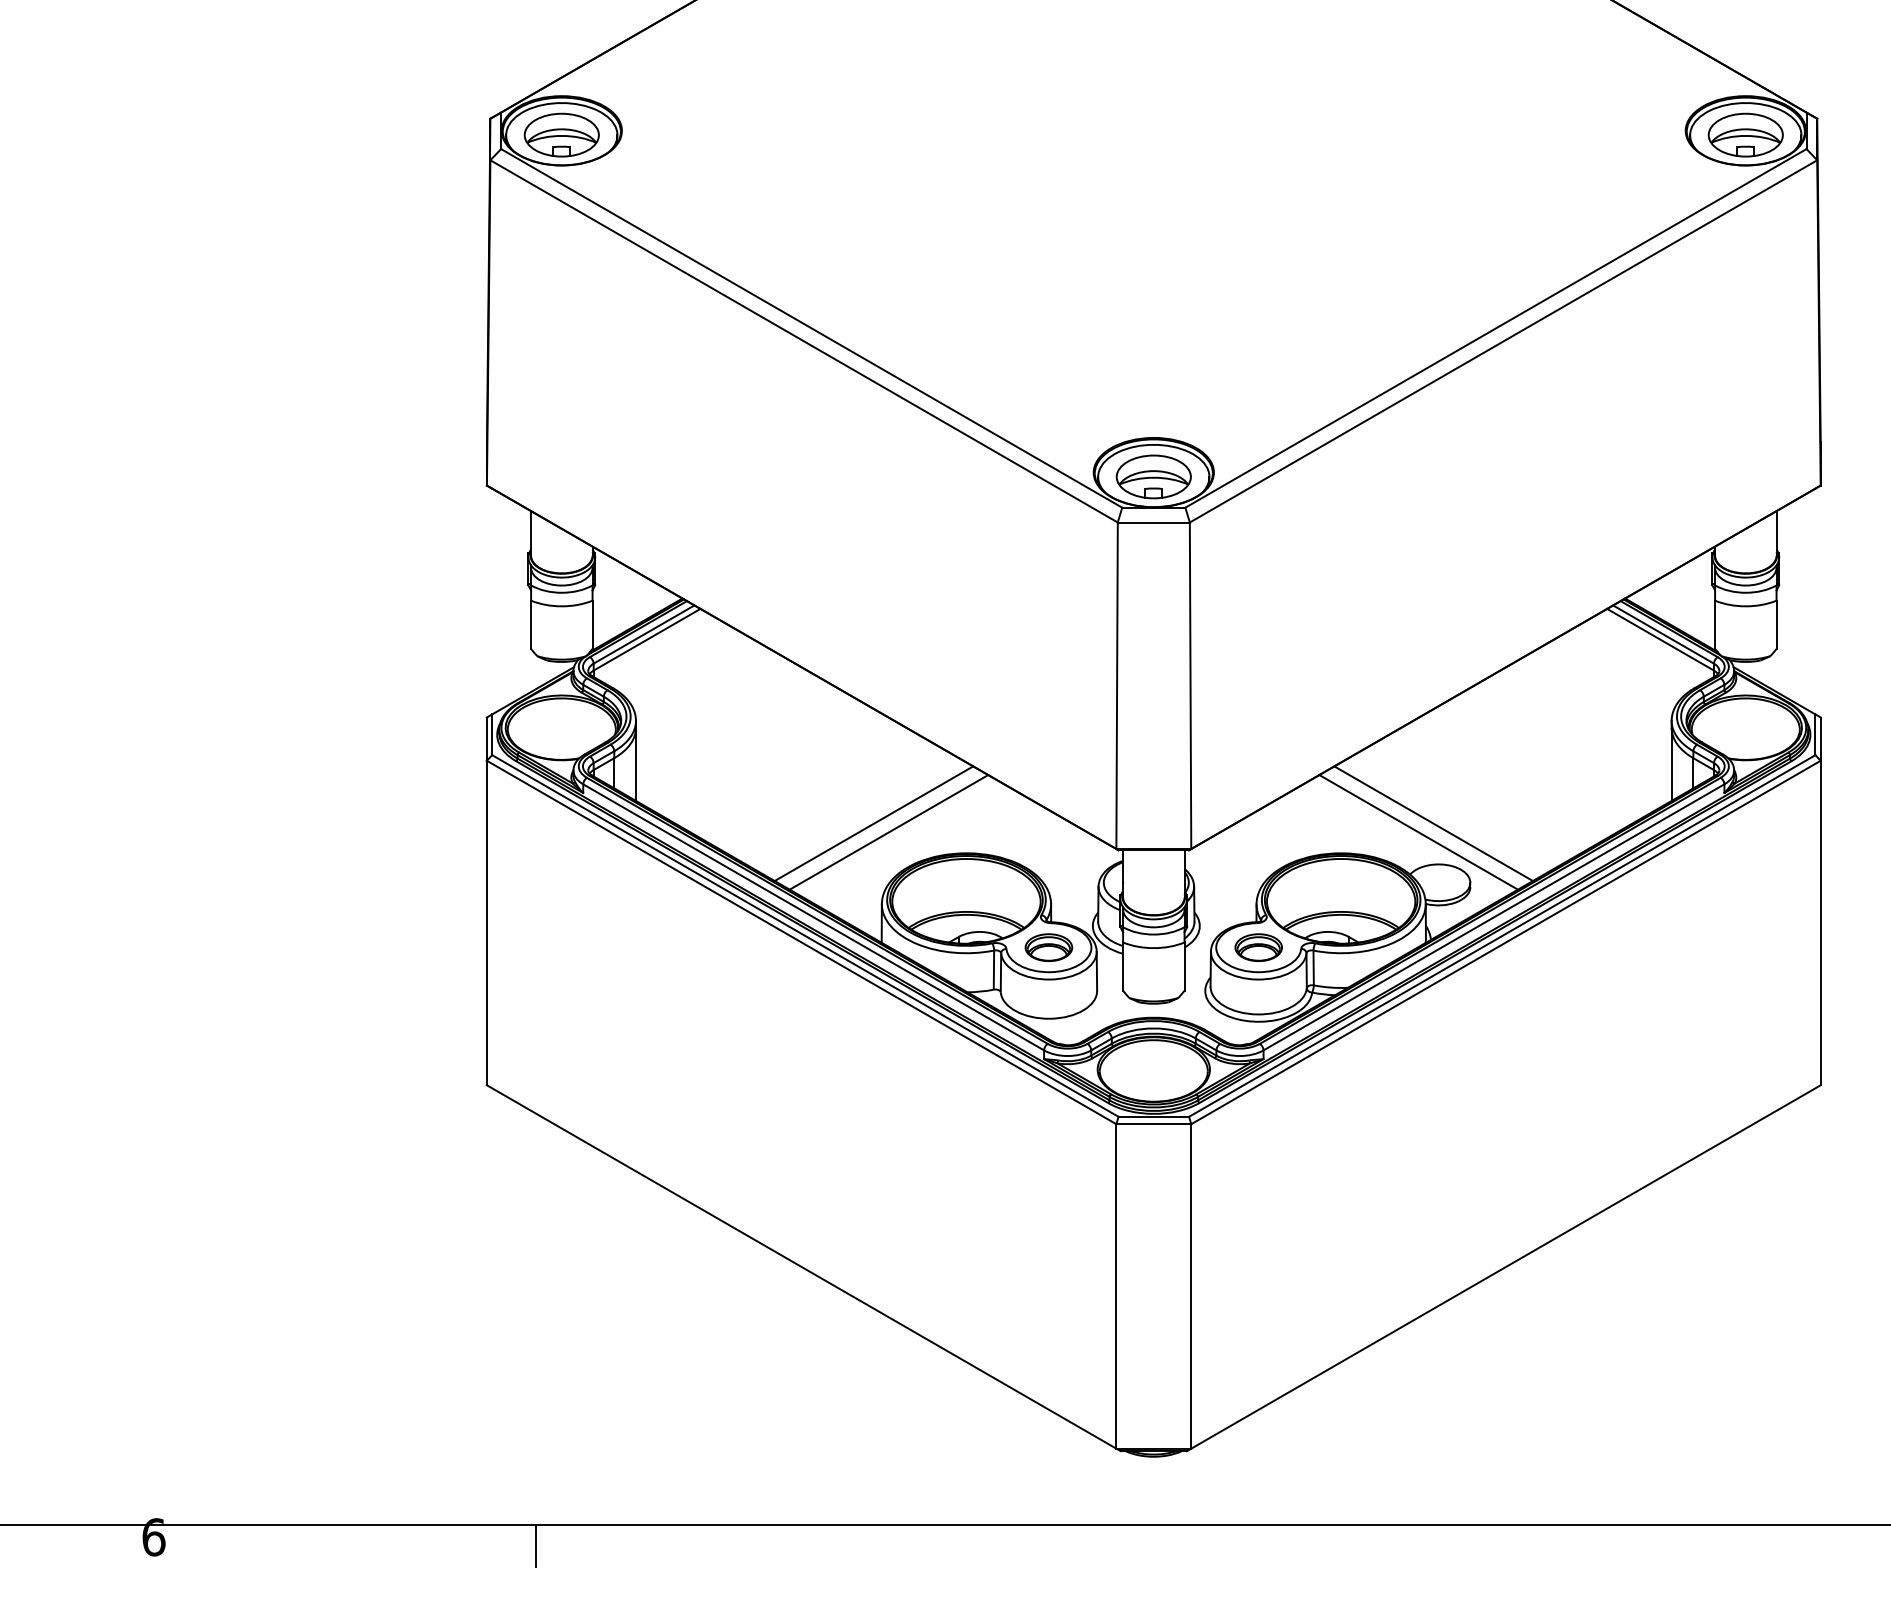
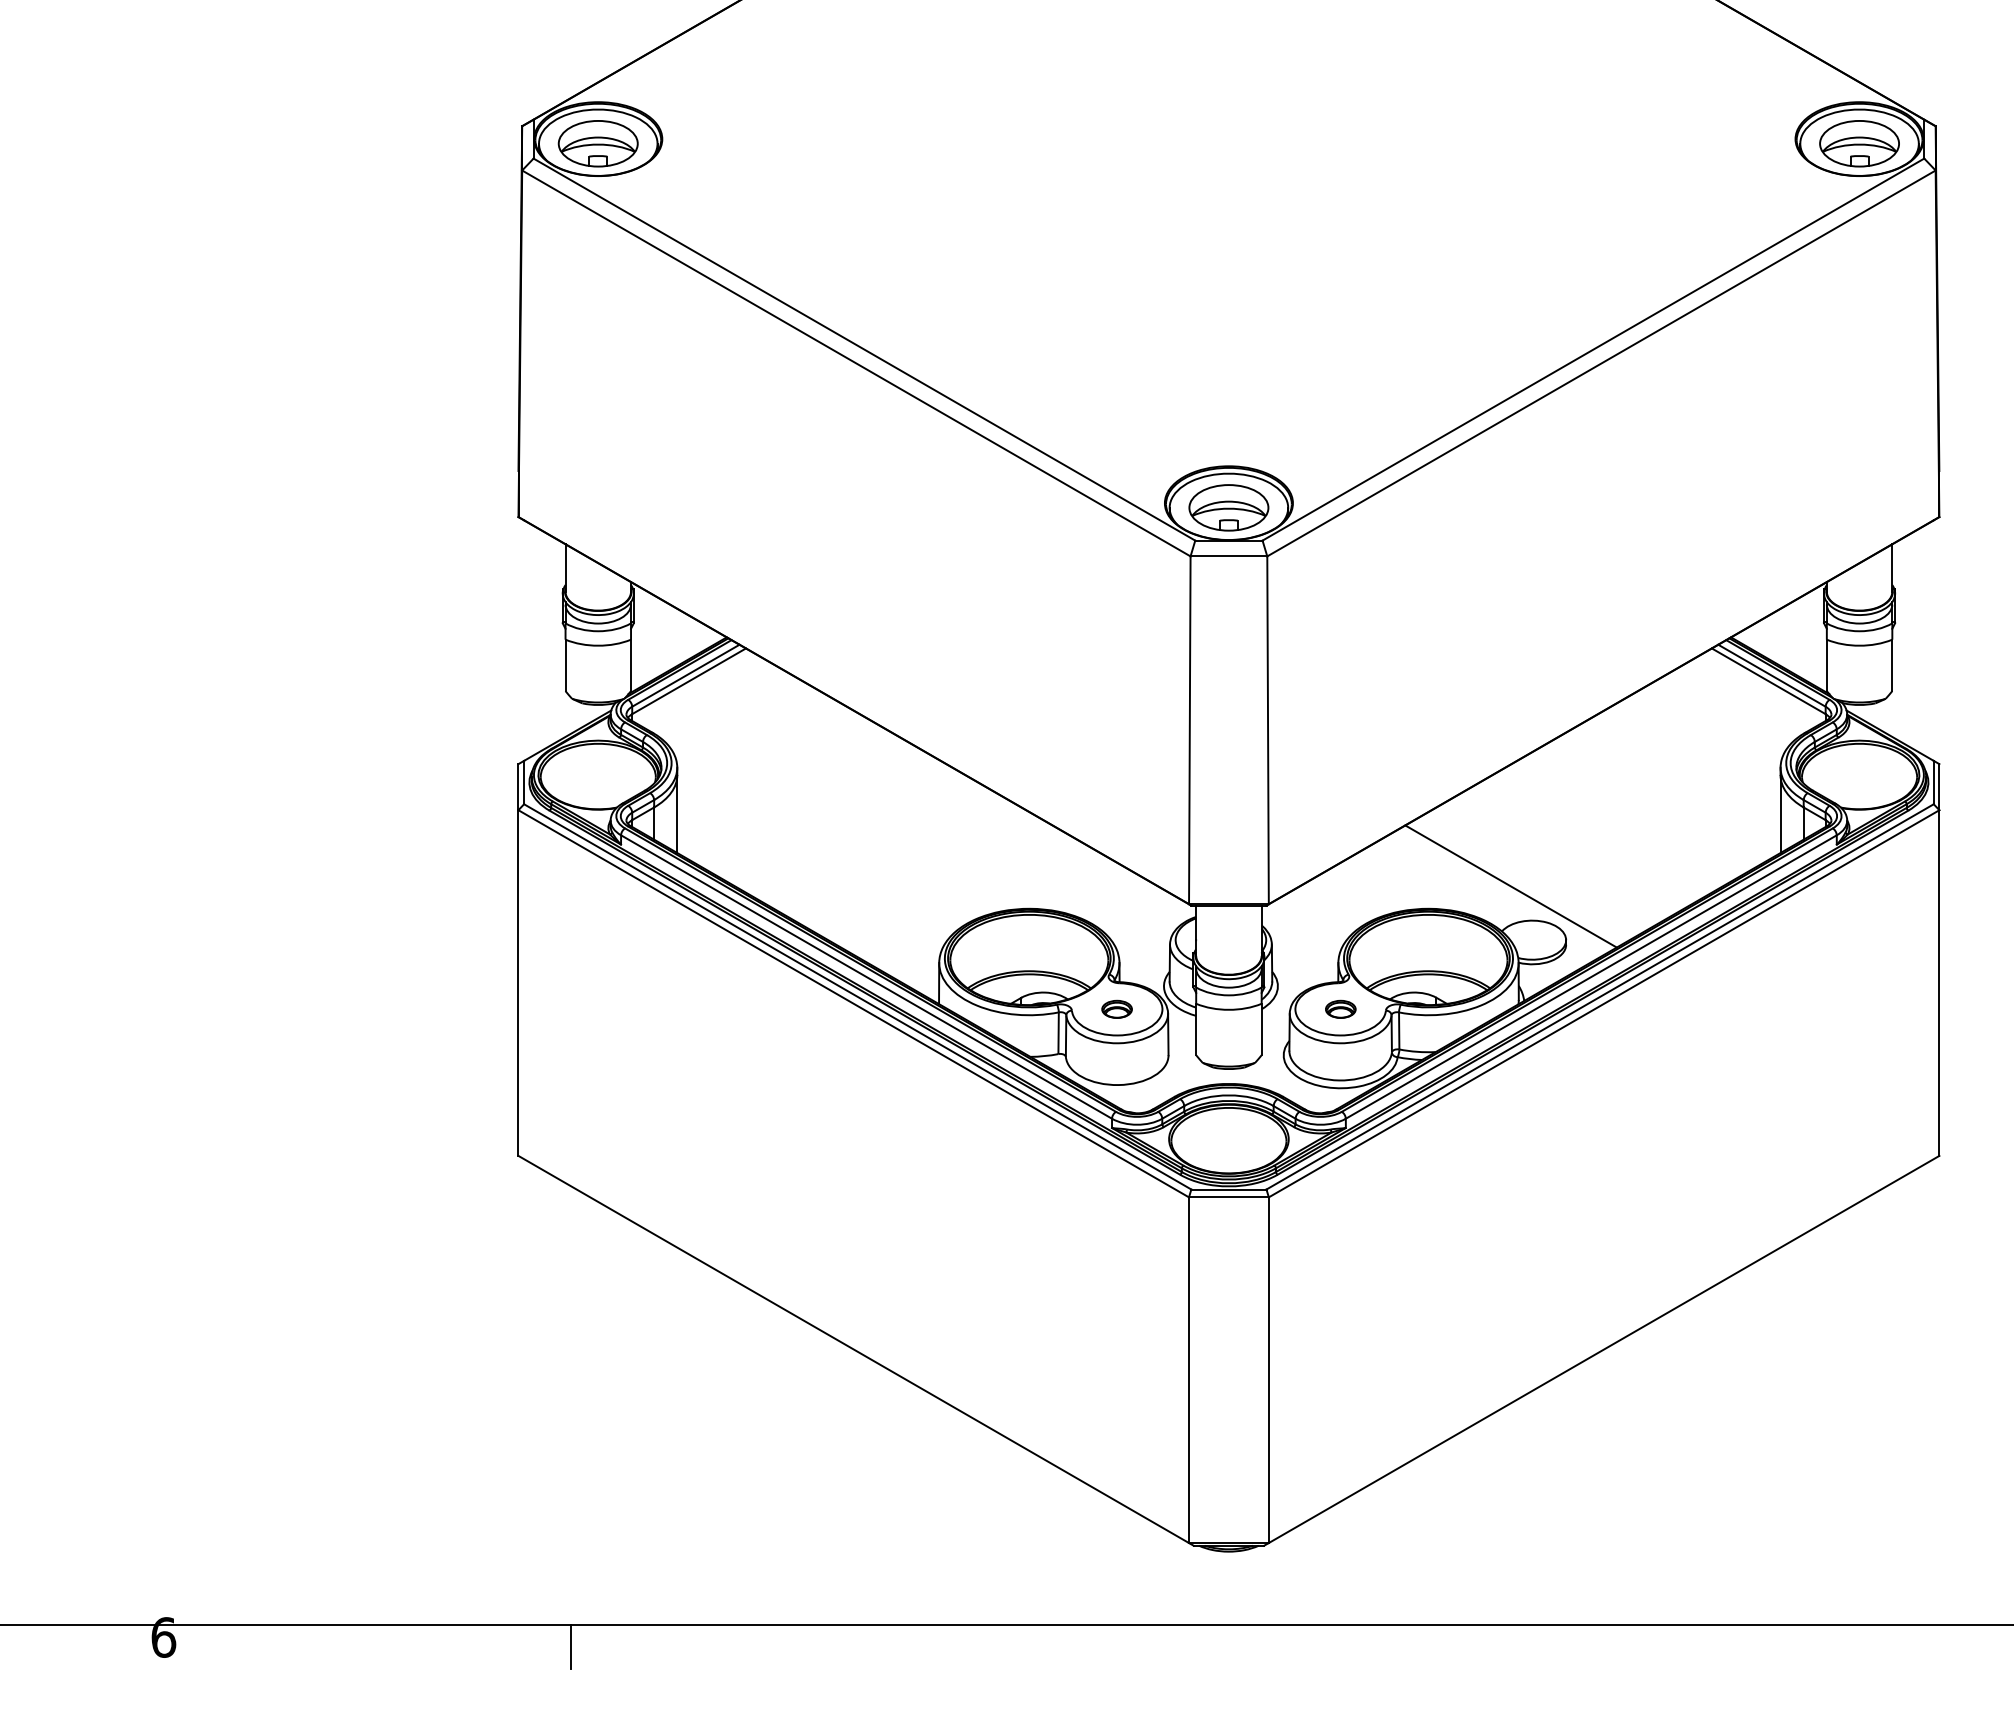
line: (873, 823) -> (930, 877), removed
line: (1433, 823) -> (1526, 877), removed
line: (888, 832) -> (946, 886), removed
part: (1048, 947) -> (1116, 1009), size x0.6
part: (1258, 947) -> (1340, 1009), size x0.6

